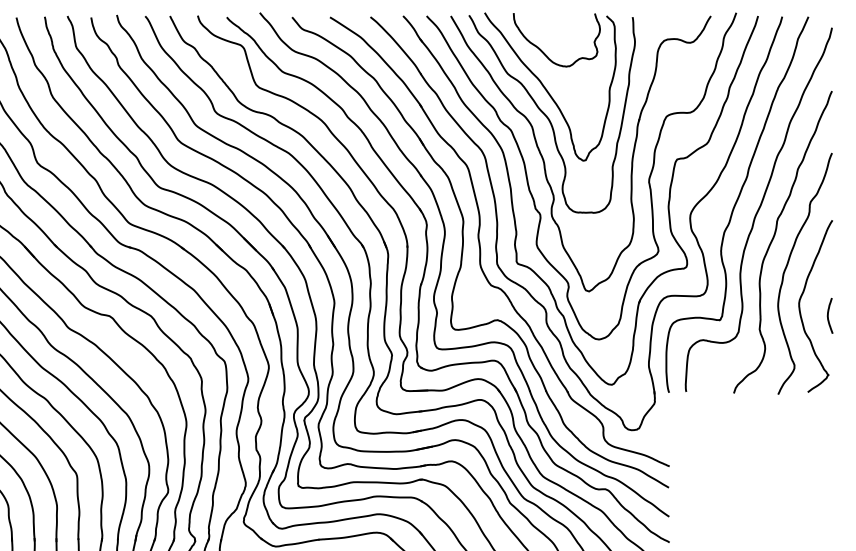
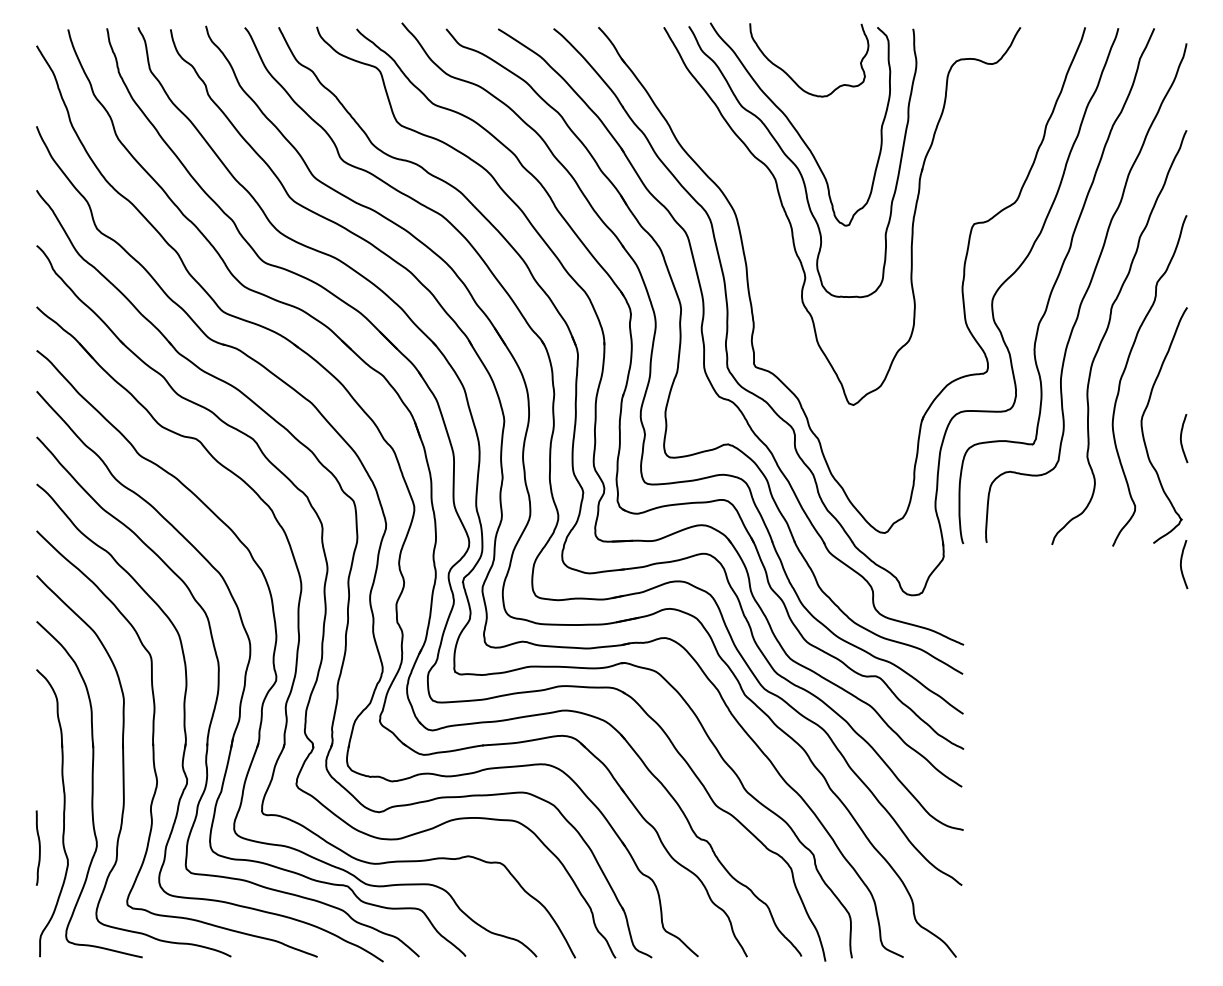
part: (533, 197) -> (777, 276), removed
curve: (828, 407) -> (1181, 564), added

